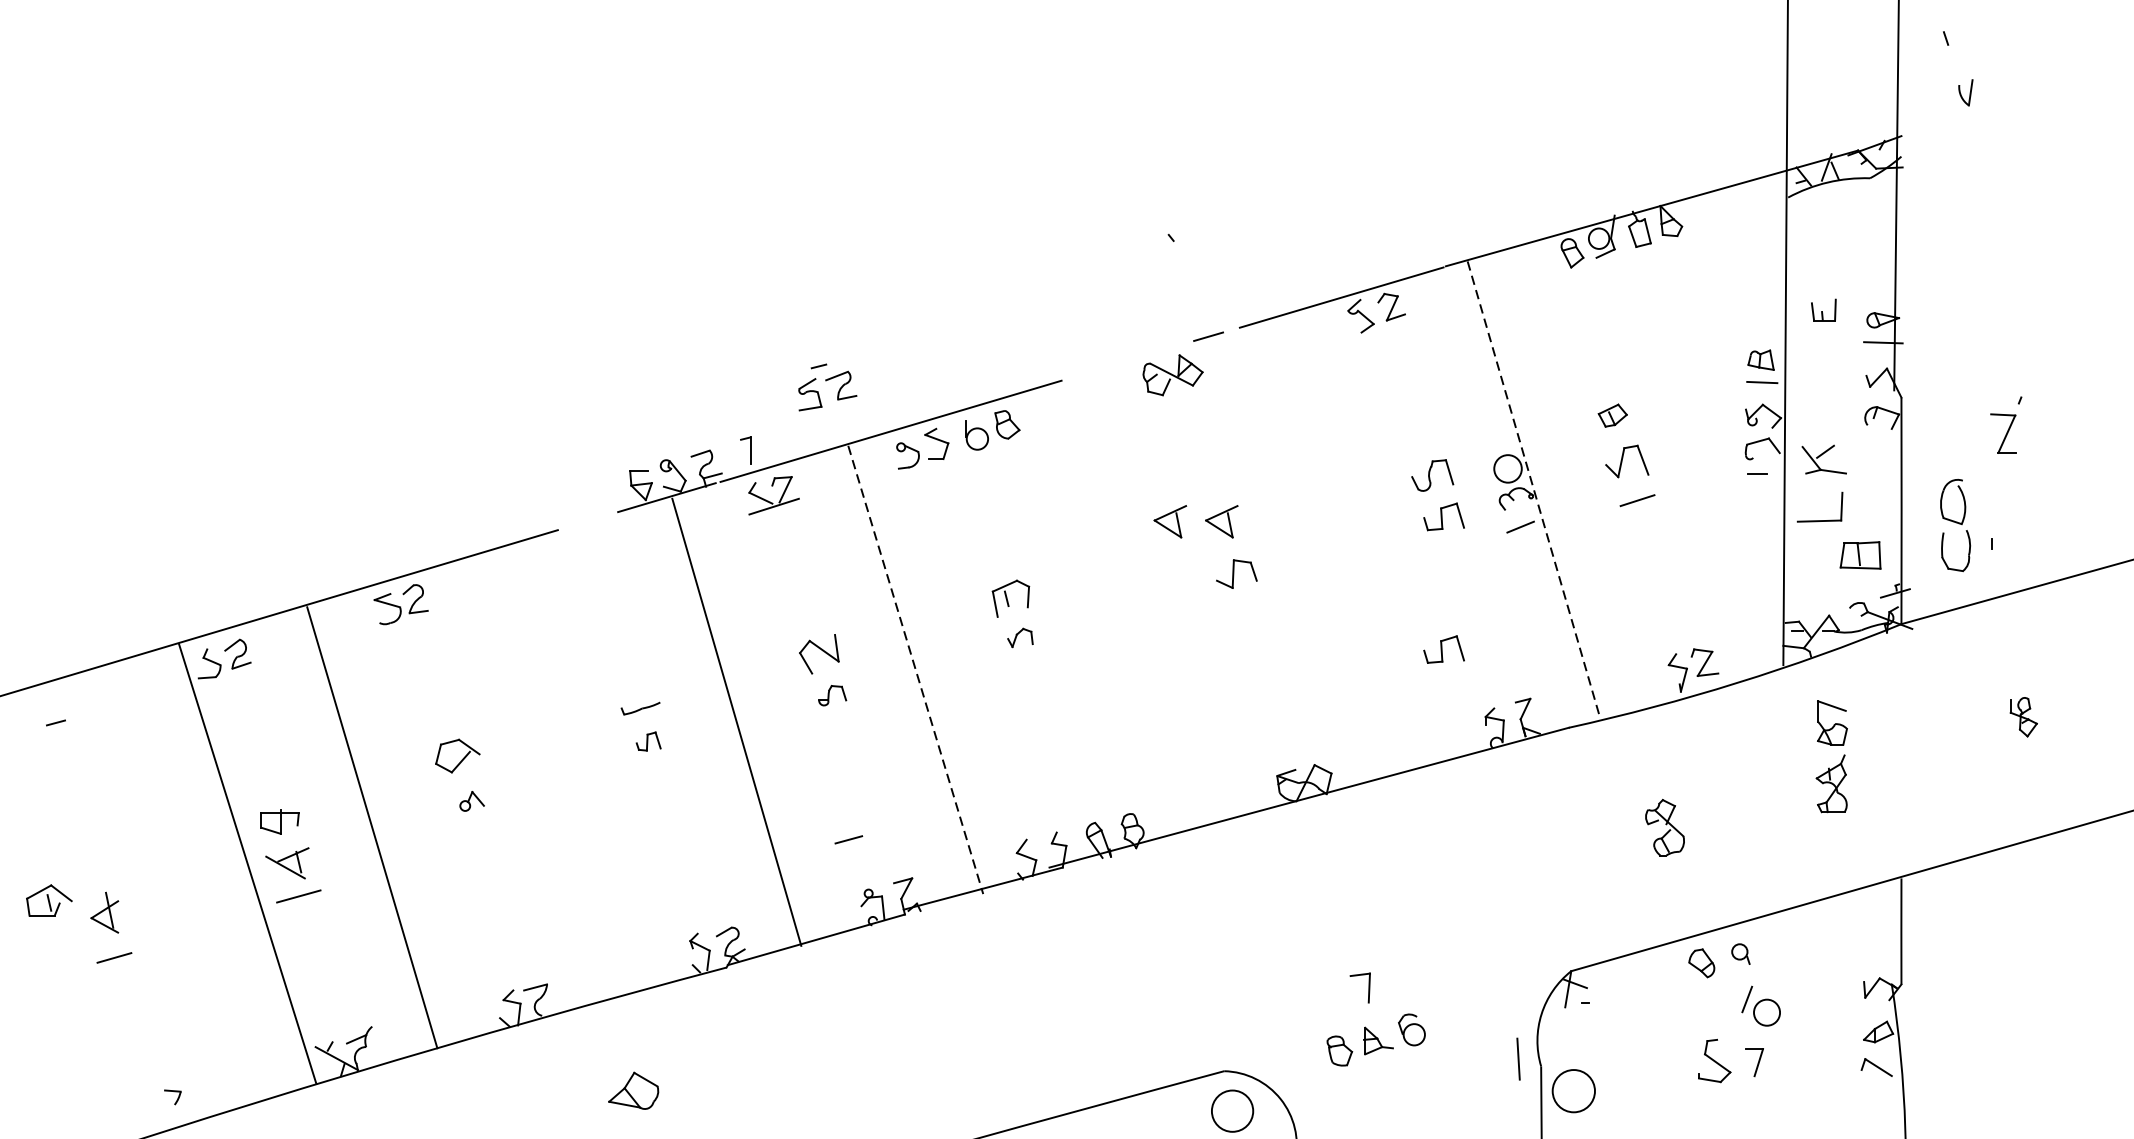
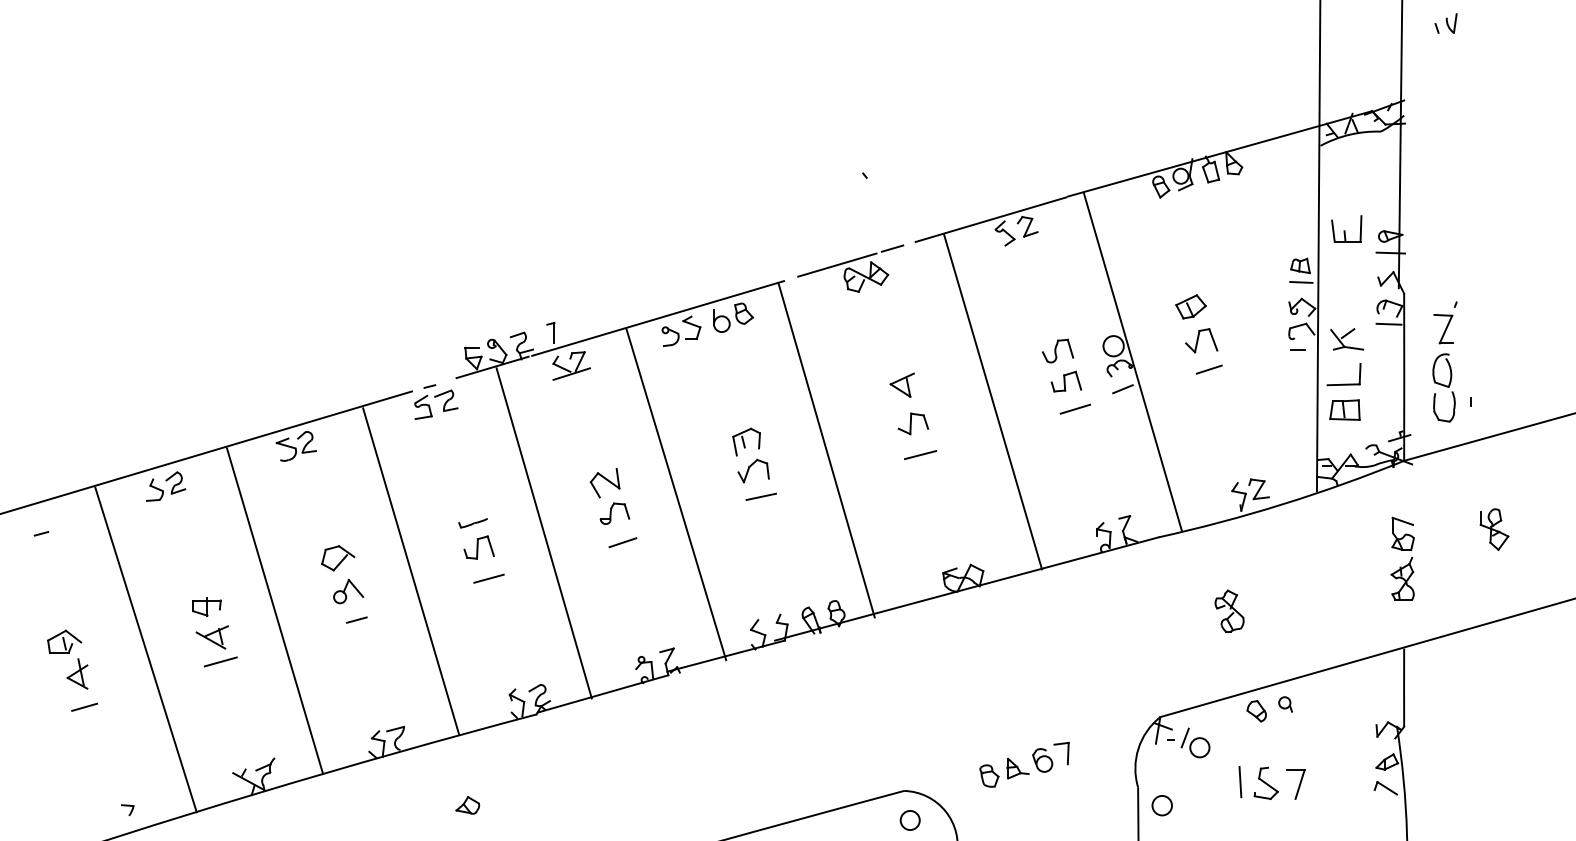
part: (1965, 92) -> (1451, 23), moved
part: (1823, 309) -> (1346, 228), size x1.67
line: (1134, 358) -> (837, 264), added
part: (827, 386) -> (436, 401), moved
part: (1612, 415) -> (1190, 306), size x1.43
part: (2006, 424) -> (1445, 322), moved
line: (1880, 438) -> (1388, 323), added
line: (1533, 489) -> (1132, 361), dashed -> solid
part: (1169, 520) -> (863, 384), removed
line: (1345, 543) -> (993, 401), added
line: (1456, 553) -> (1075, 408), added
part: (1859, 554) -> (1344, 409), moved
line: (1119, 610) -> (826, 450), added
line: (1246, 616) -> (920, 455), added
part: (1020, 637) -> (753, 470), size x1.67
part: (1444, 649) -> (1066, 479), removed
line: (915, 669) -> (676, 494), dashed -> solid
line: (1029, 672) -> (760, 496), added
part: (832, 695) -> (614, 513), size x1.43
part: (2023, 717) -> (1494, 529), size x1.43
line: (842, 734) -> (622, 542), added
part: (647, 741) -> (478, 547), size x1.67
part: (1836, 764) -> (1406, 564), moved
line: (557, 773) -> (411, 571), added
line: (661, 783) -> (488, 578), added
part: (471, 801) -> (348, 591), size x1.67
line: (848, 839) -> (356, 619), moved
line: (246, 863) -> (145, 649), moved
part: (49, 899) -> (64, 641), moved
part: (1360, 987) -> (1061, 753), moved
part: (1761, 1005) -> (1195, 742), moved
line: (1518, 1059) -> (1240, 782), moved
part: (1754, 1062) -> (1295, 784), size x1.43
part: (632, 1090) -> (467, 805), size x0.62
circle: (1574, 1090) -> (1162, 805), size x0.62
circle: (1231, 1111) -> (909, 820), size x0.62

